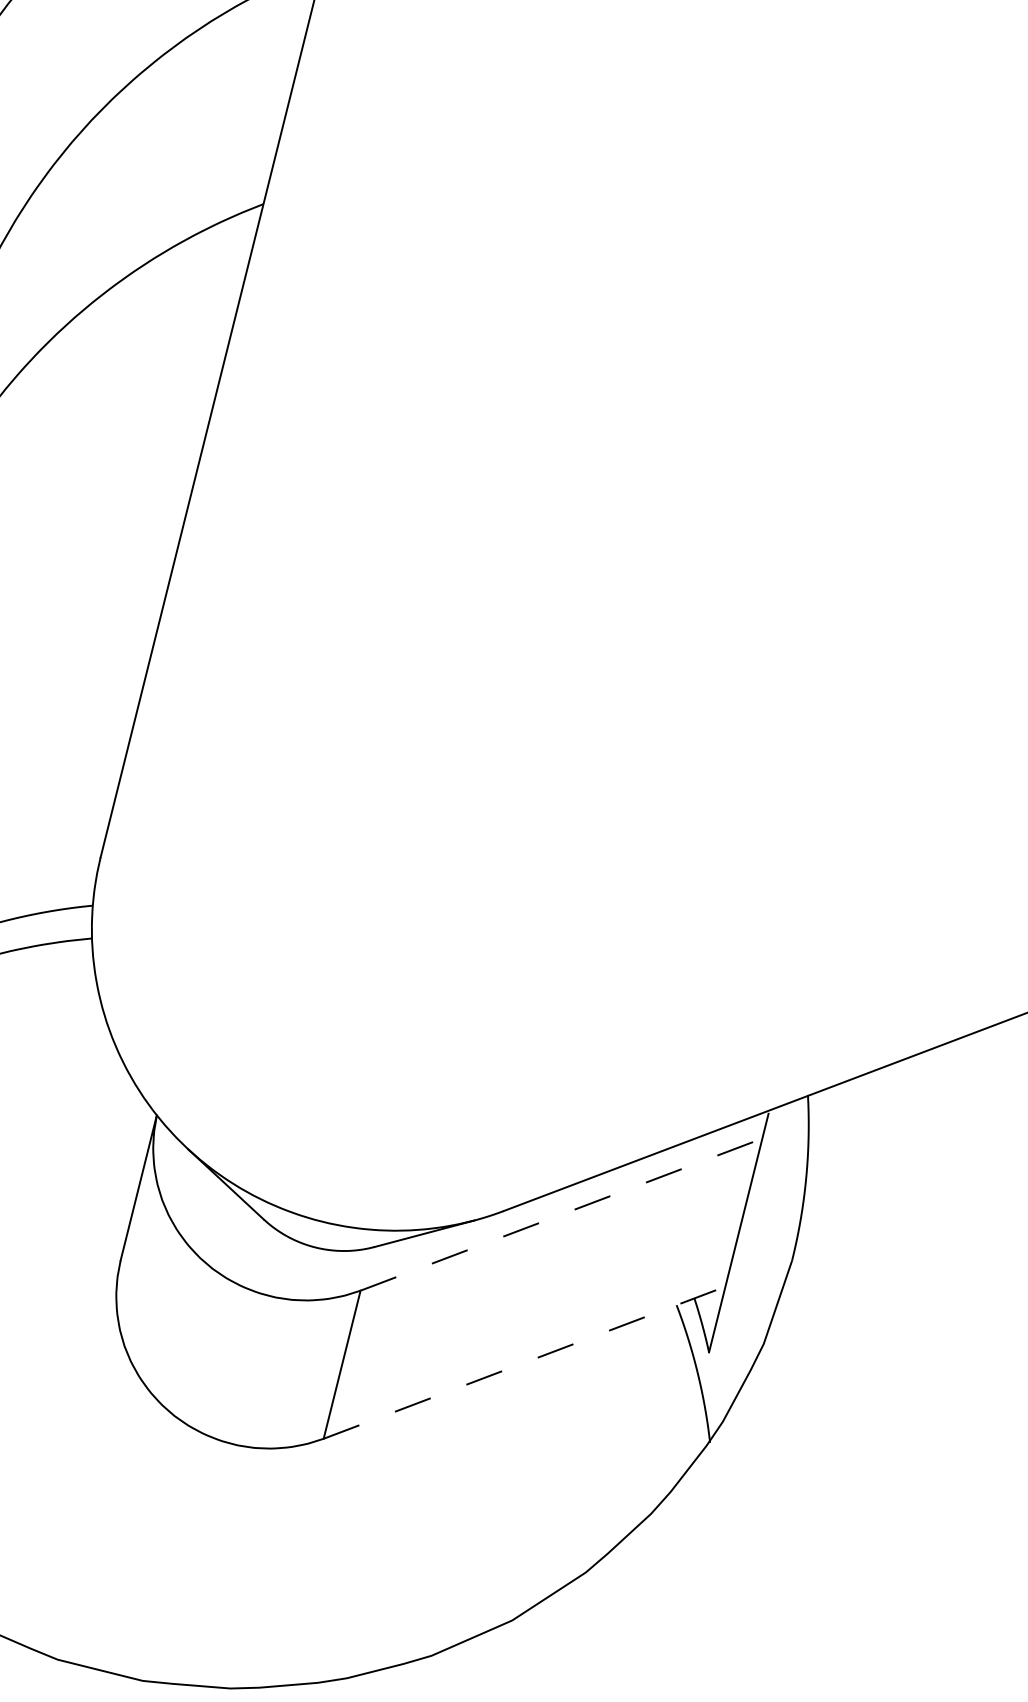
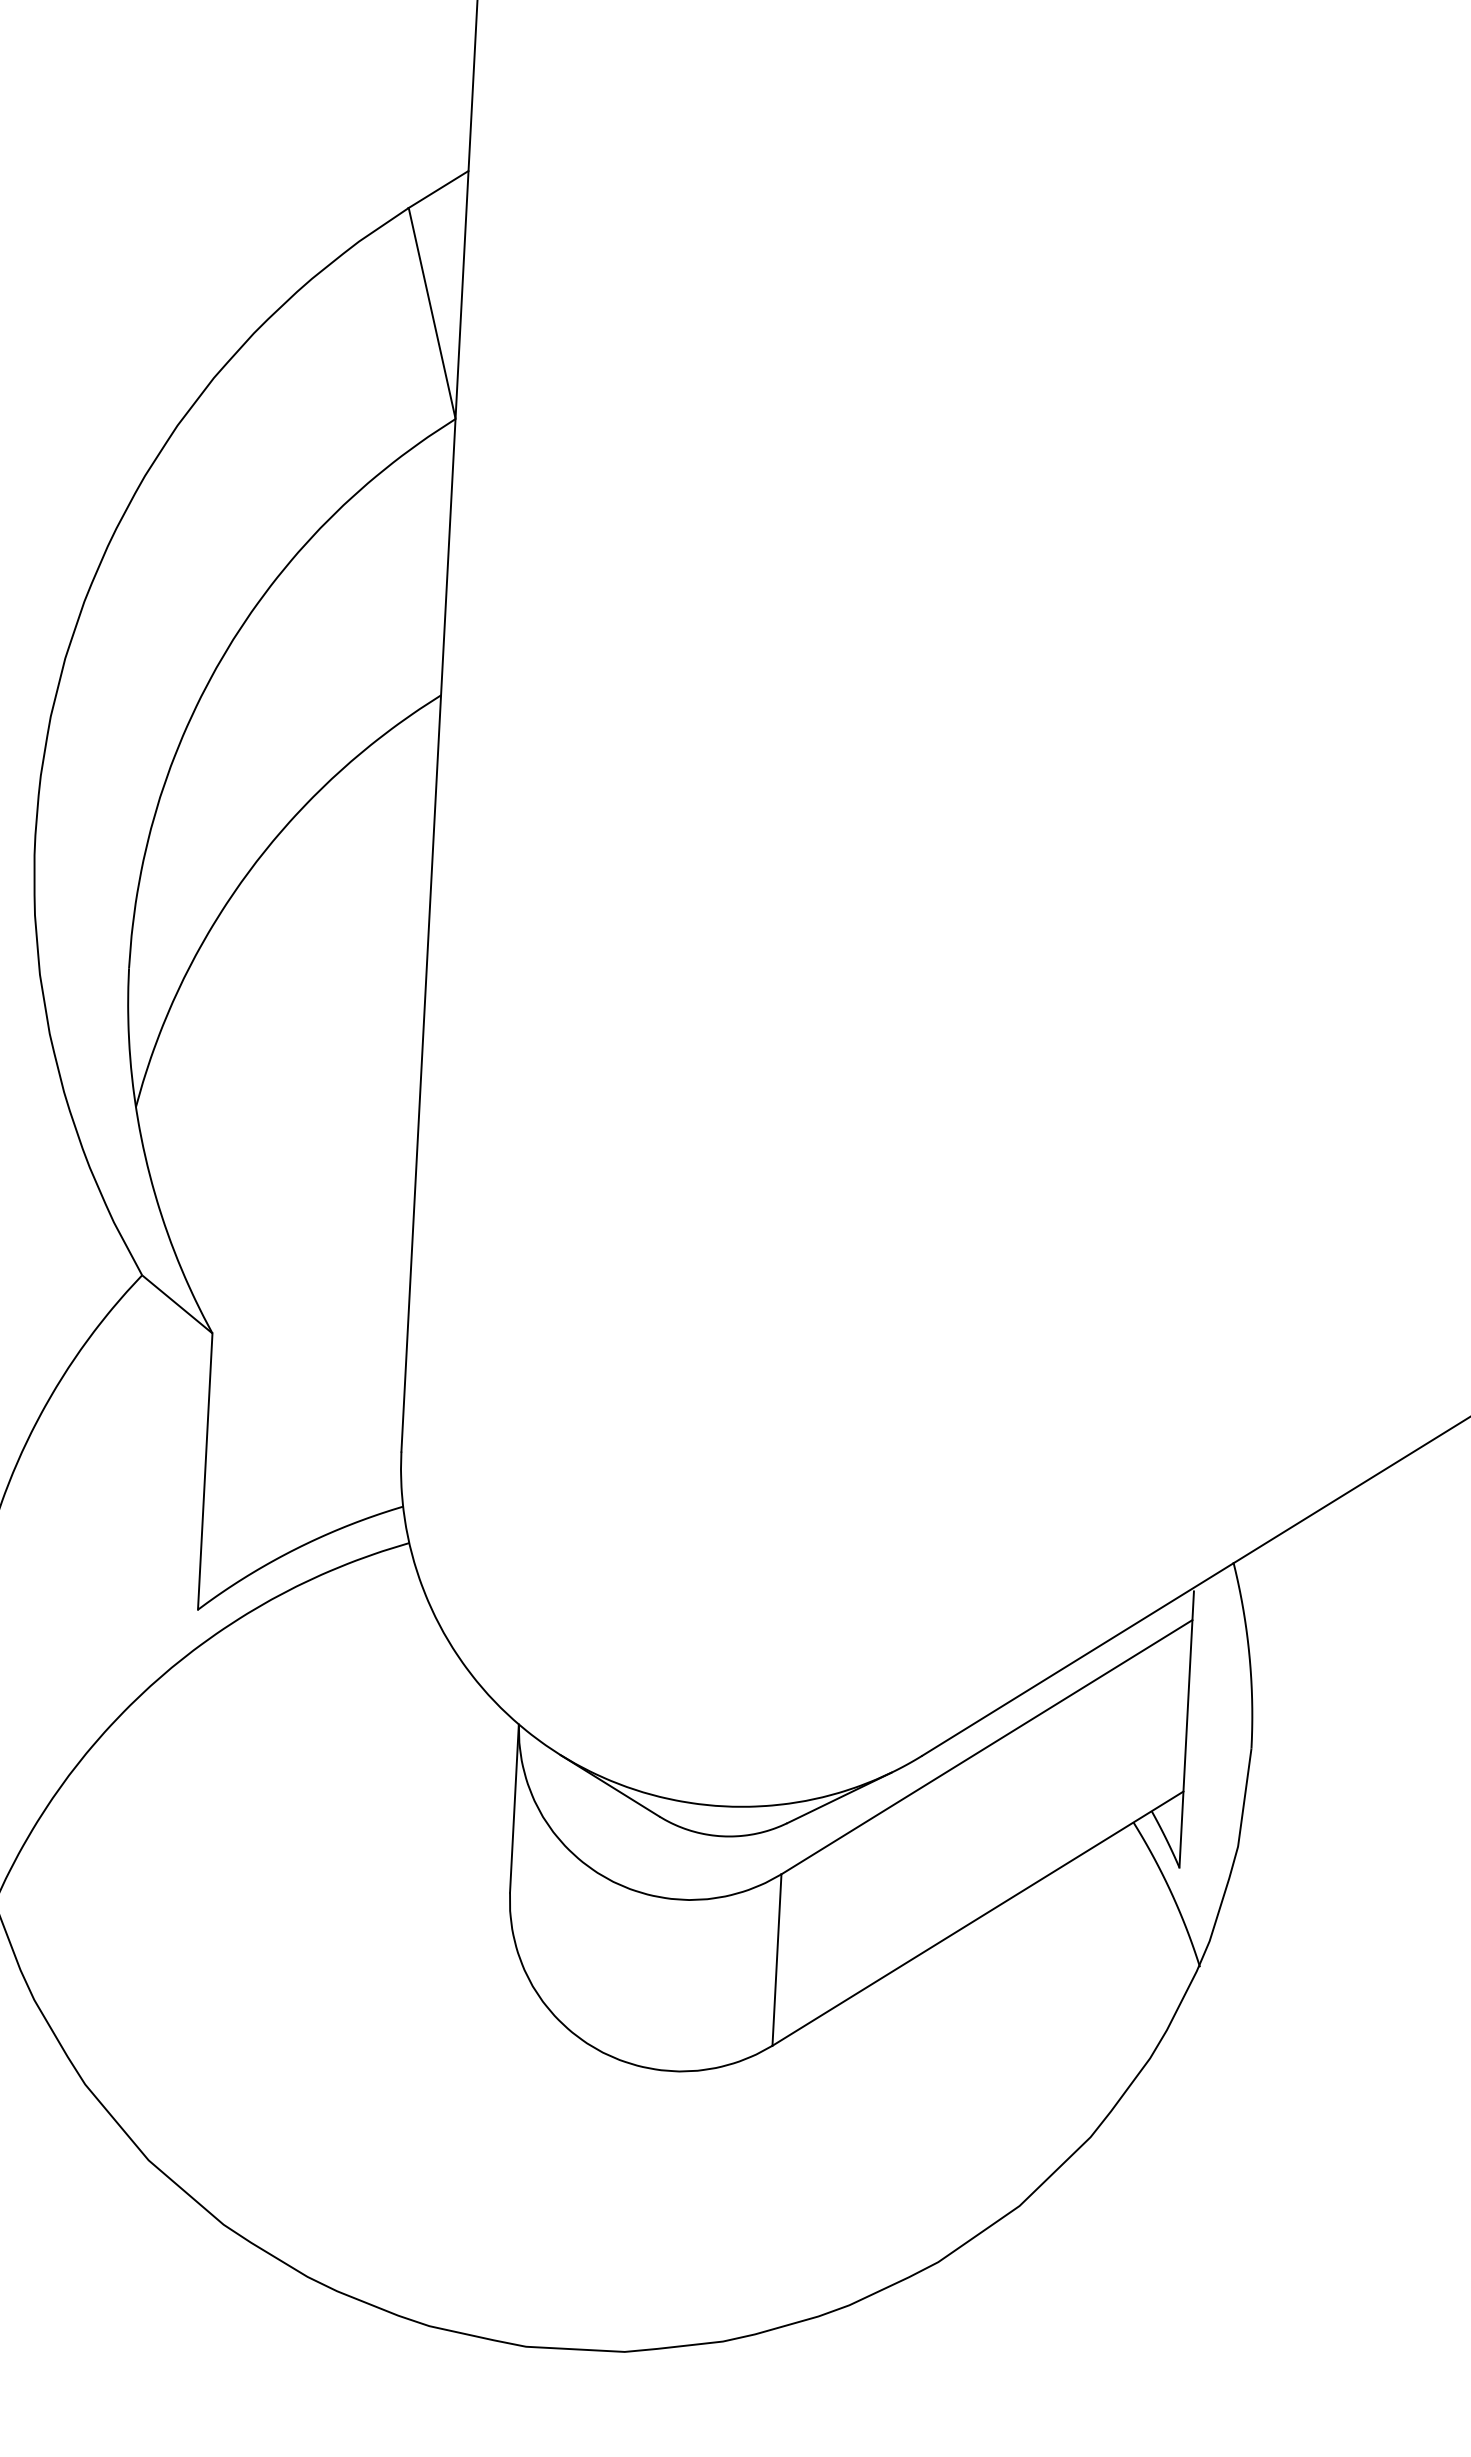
line: (561, 1214) -> (986, 1747), dashed -> solid
line: (524, 1362) -> (977, 1918), dashed -> solid

